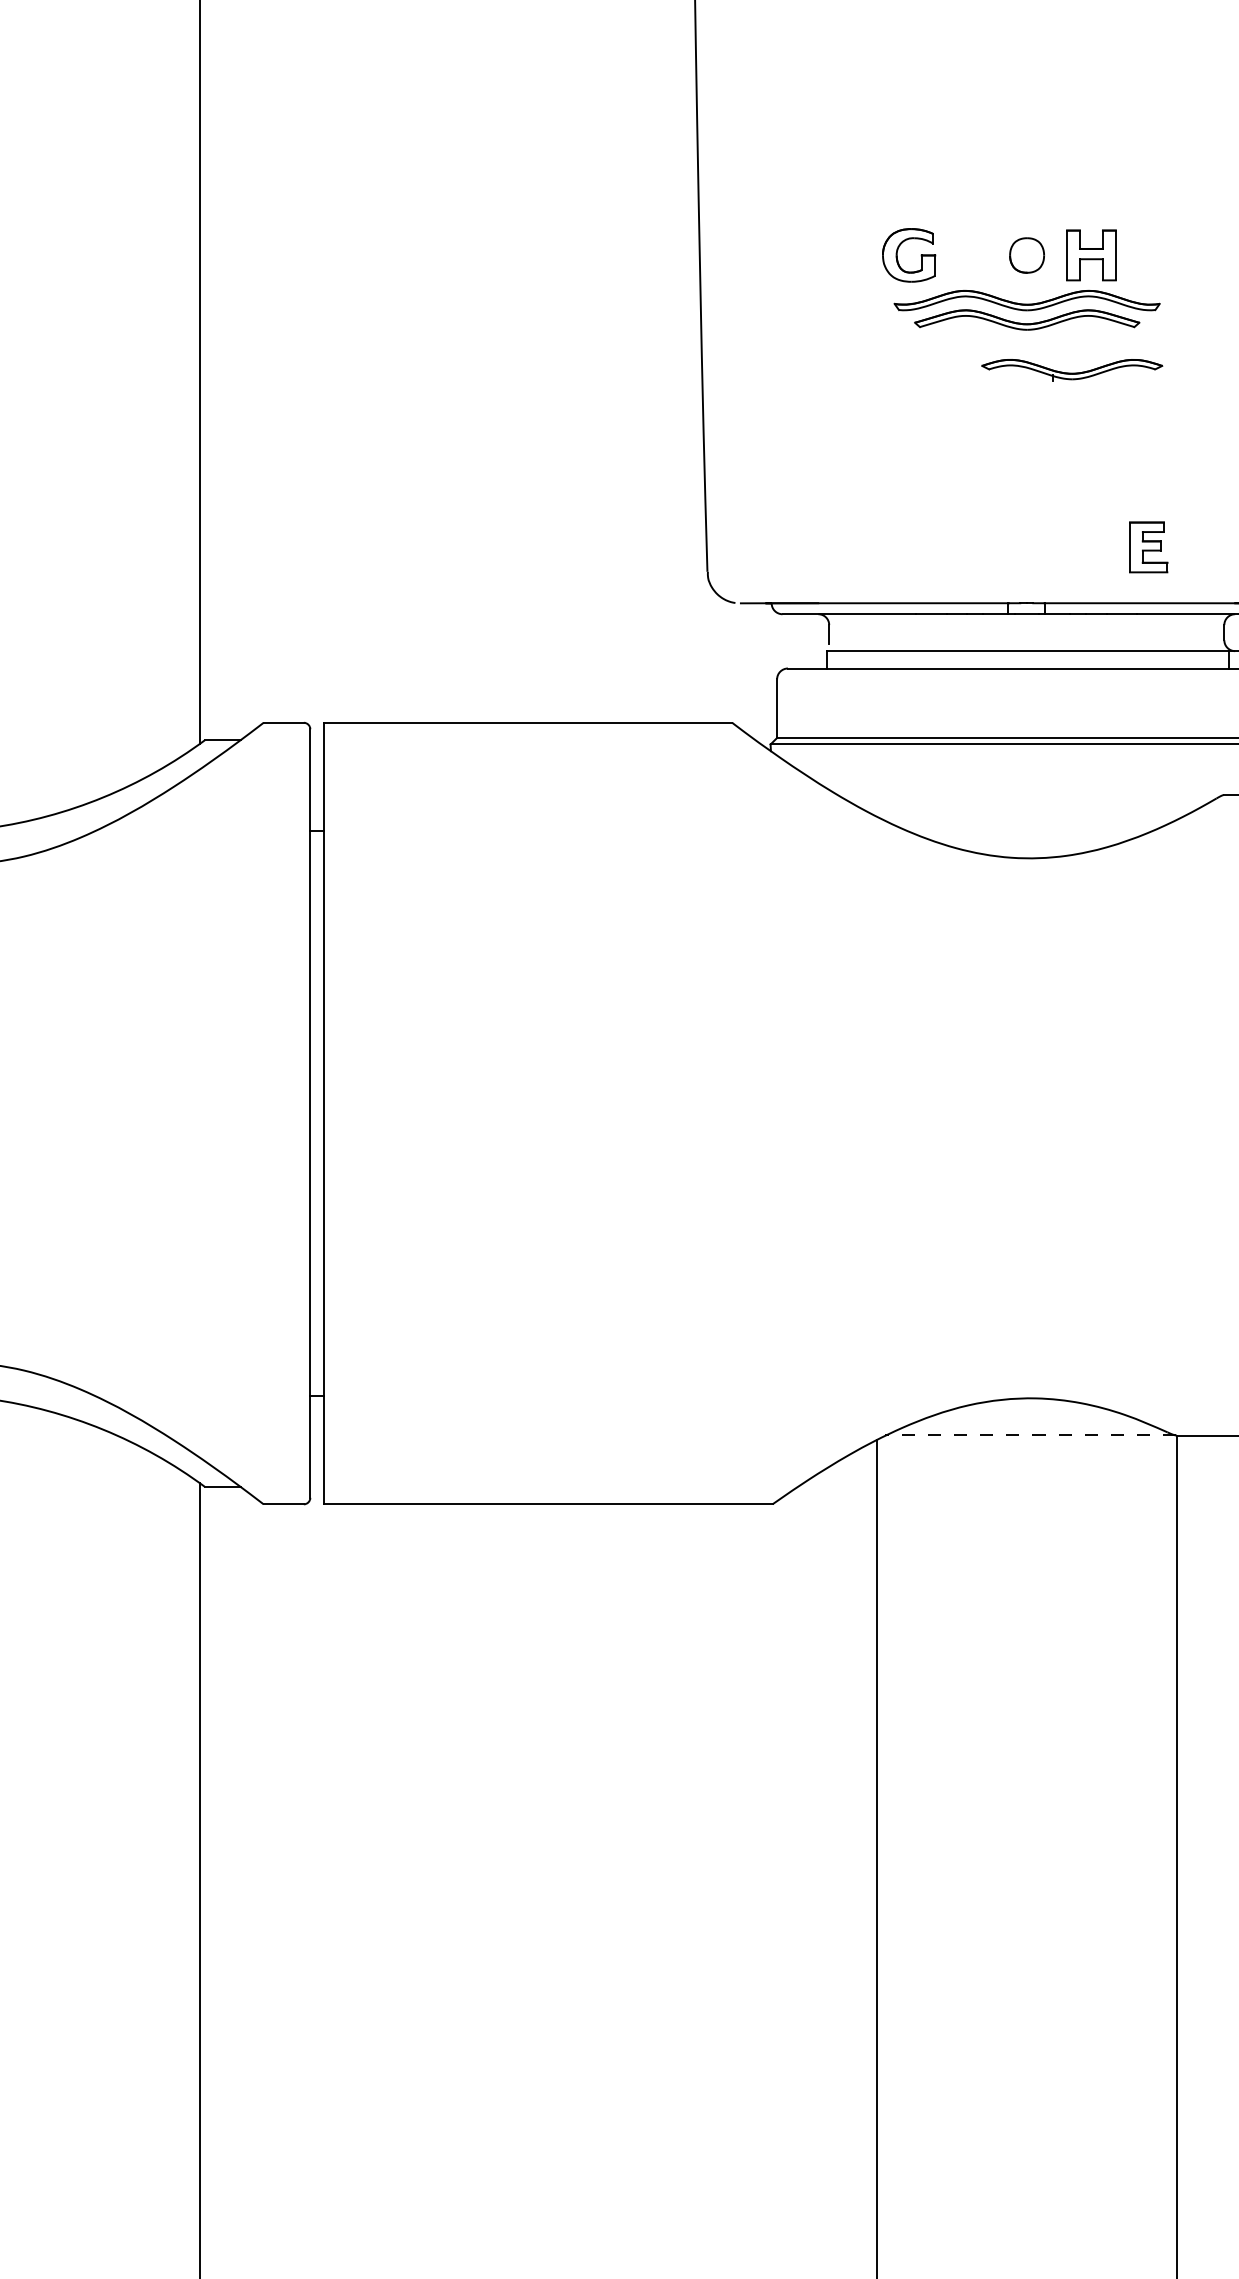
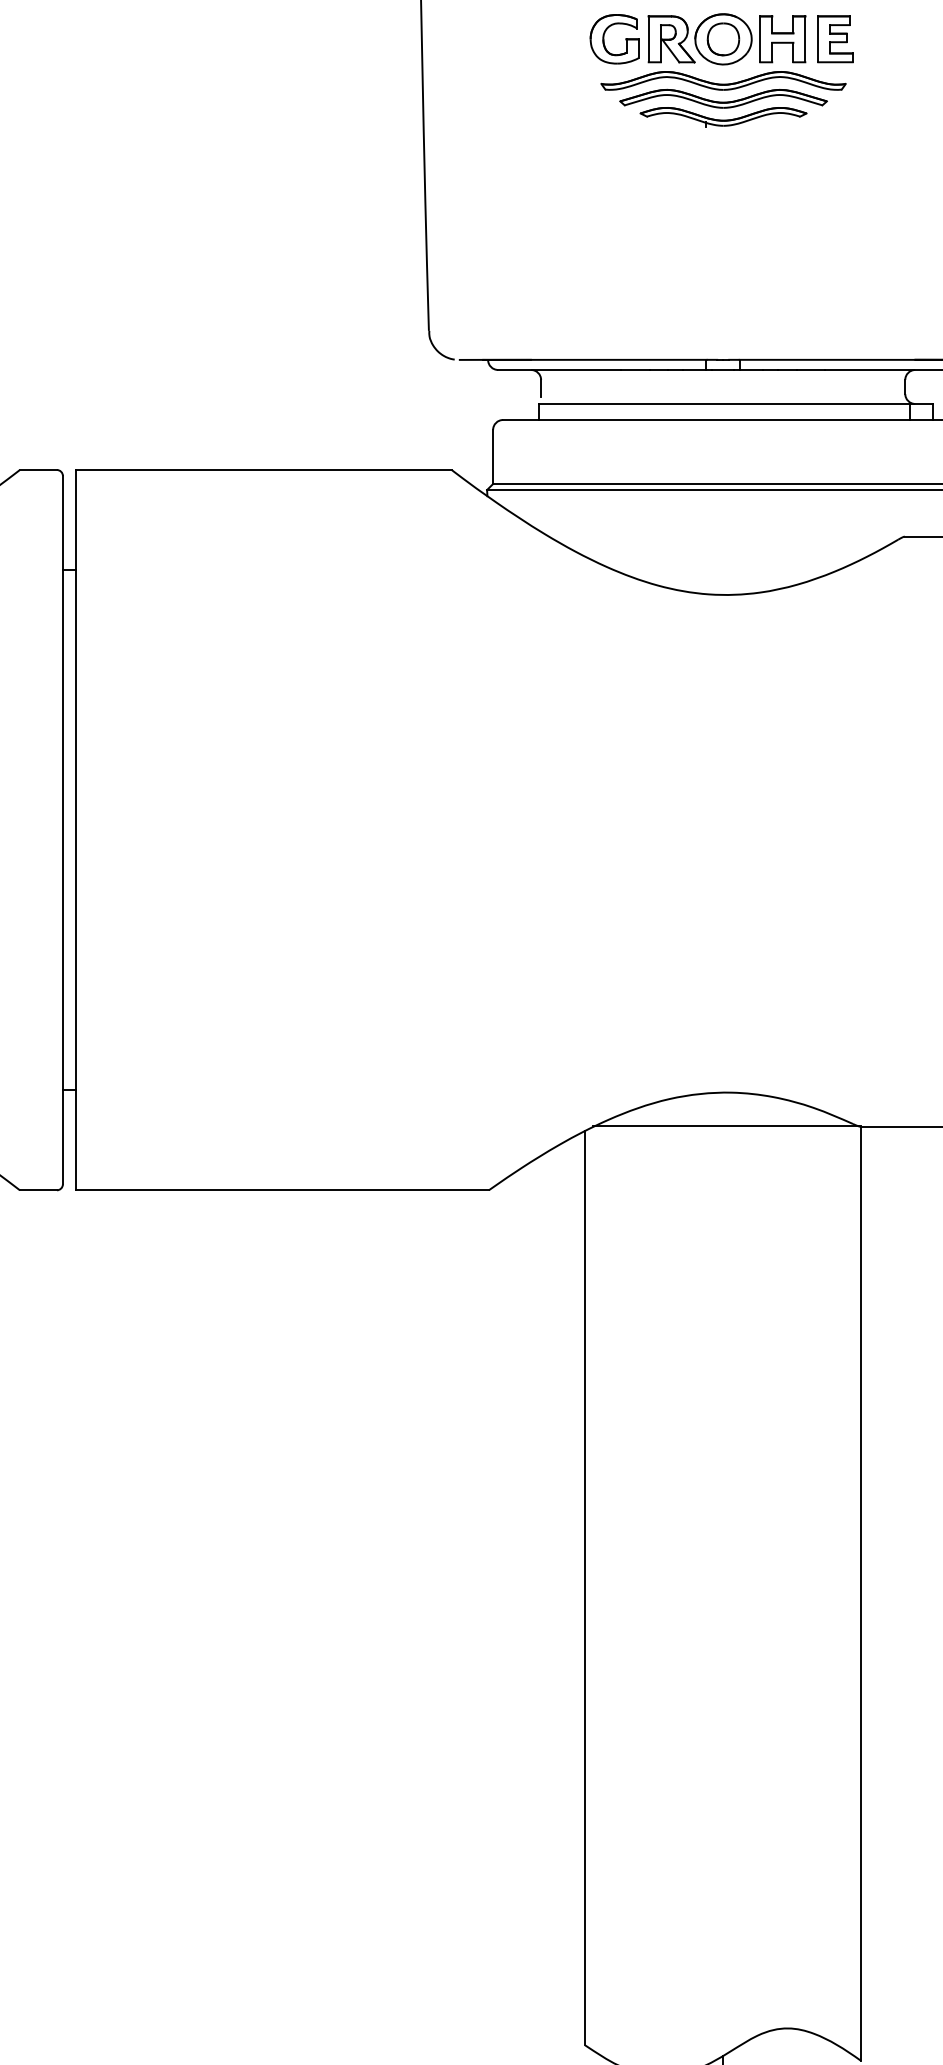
part: (1001, 255) -> (699, 39), added
part: (1072, 370) -> (723, 117), moved
part: (1148, 547) -> (835, 39), moved
line: (1030, 1434) -> (726, 1125), dashed -> solid

